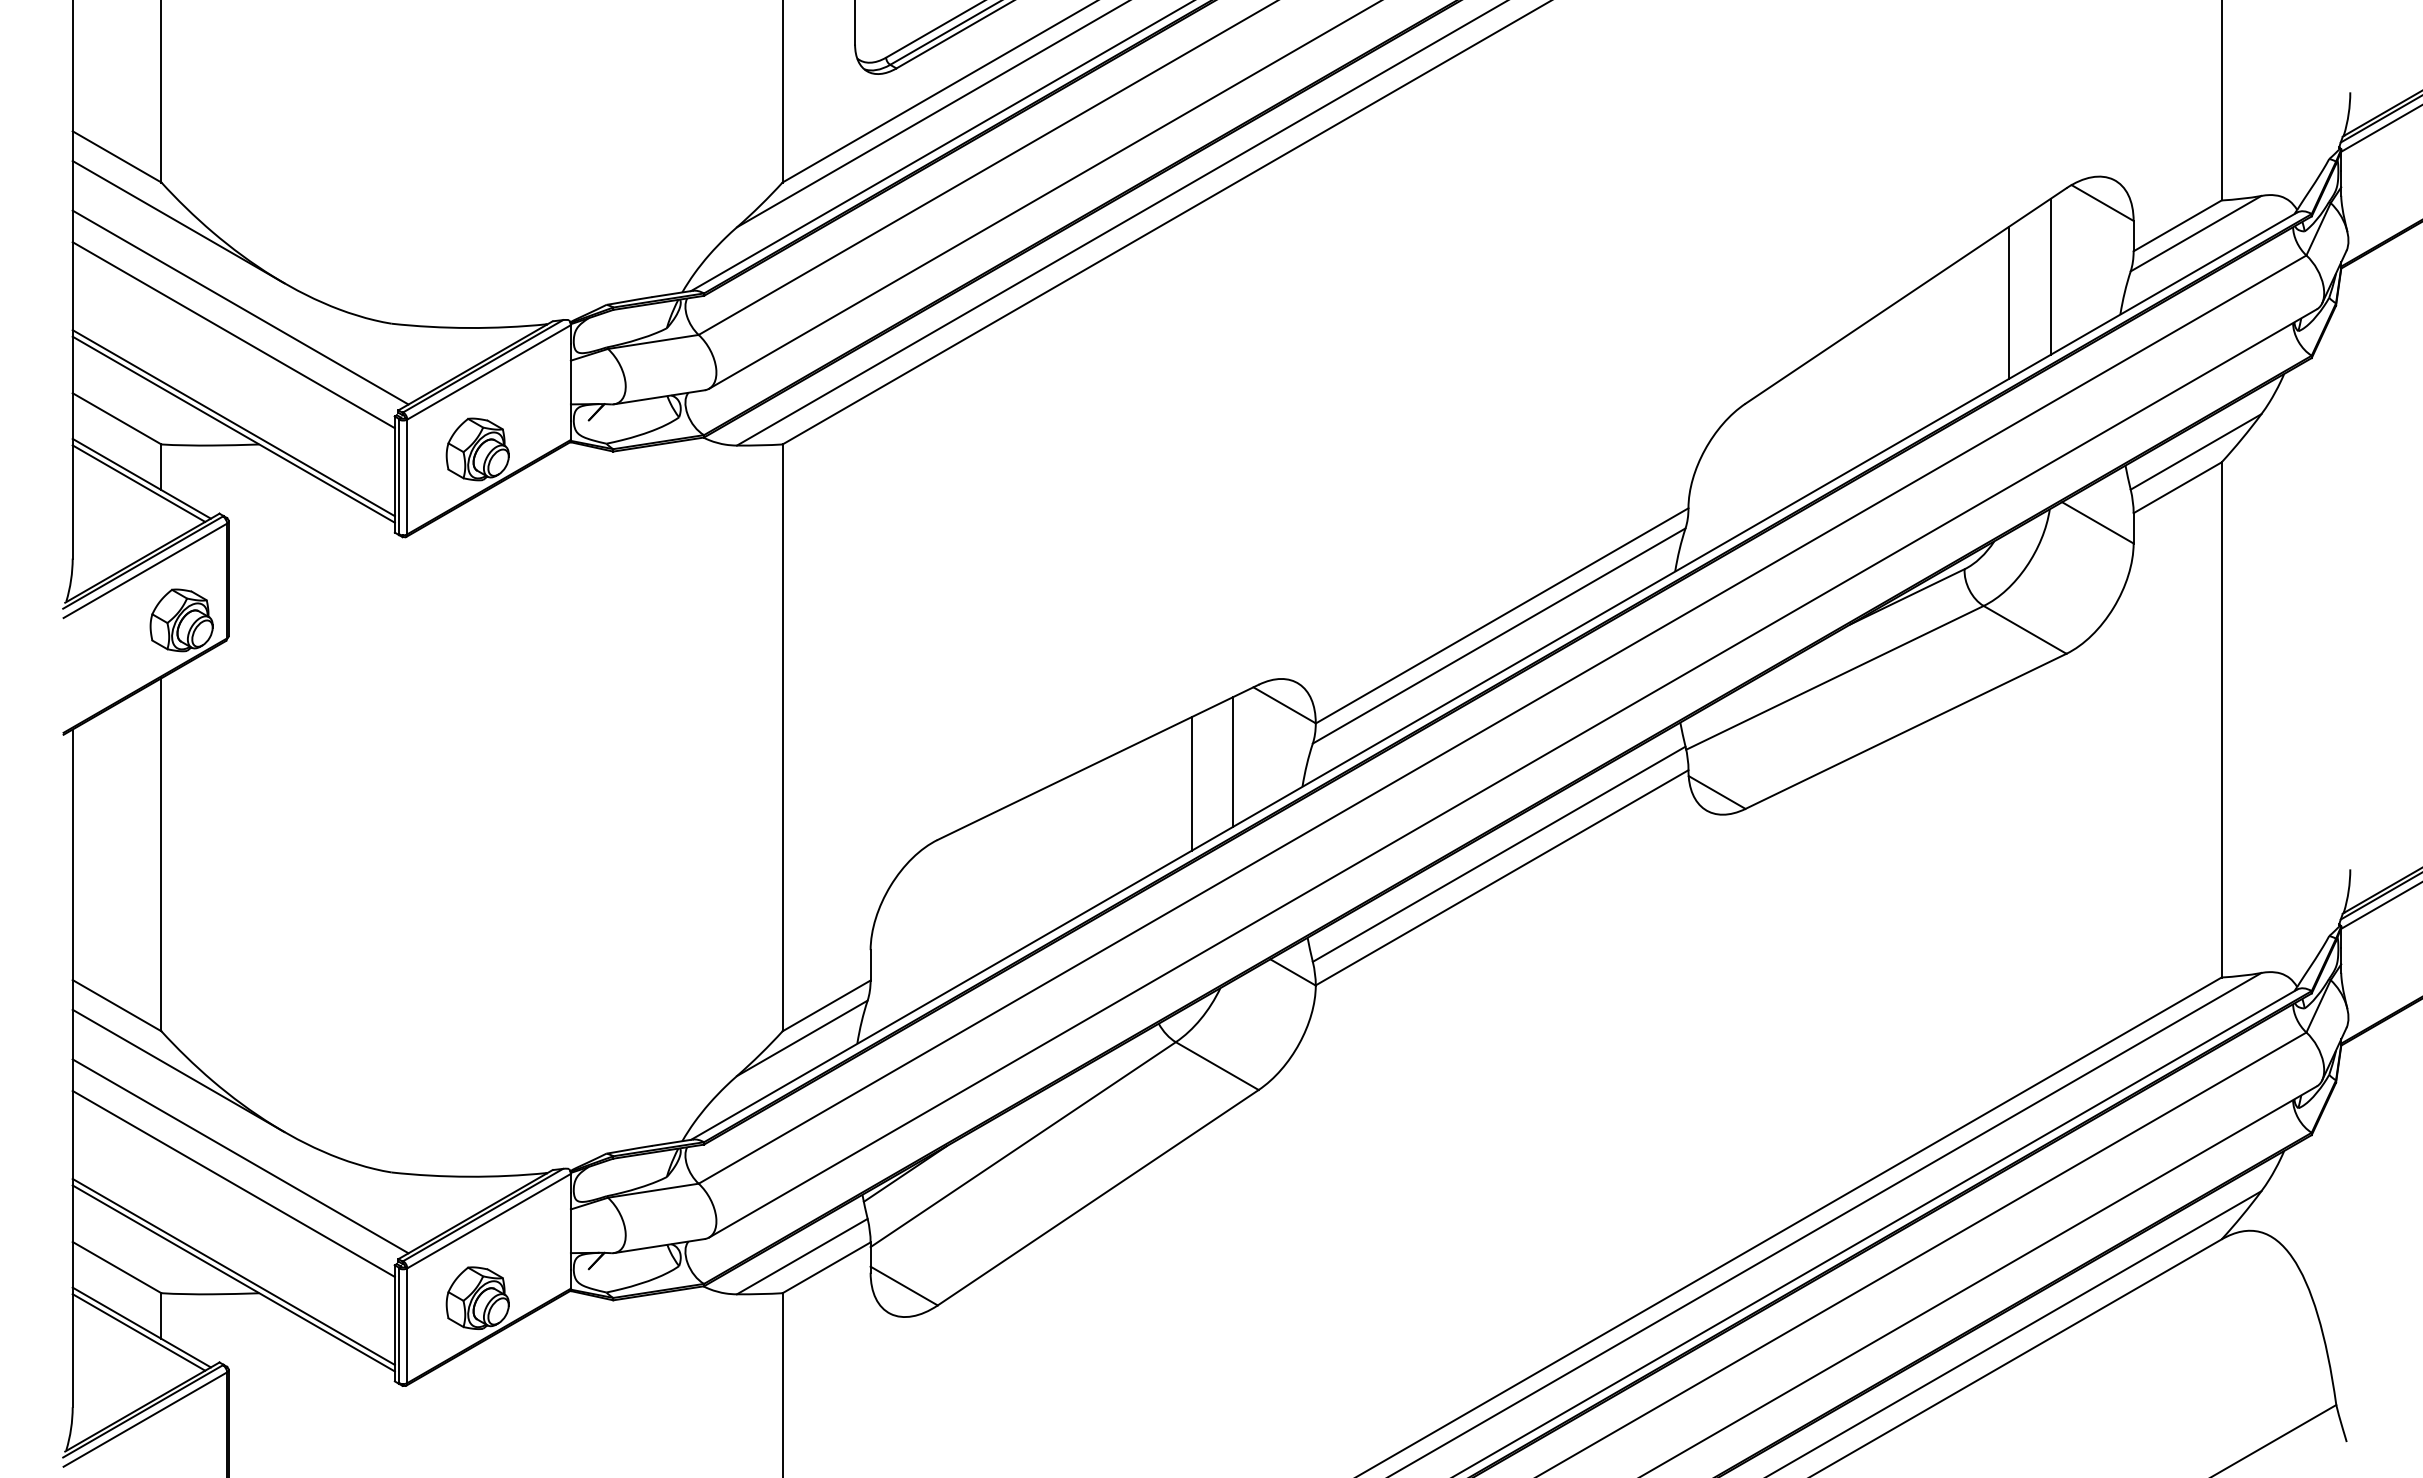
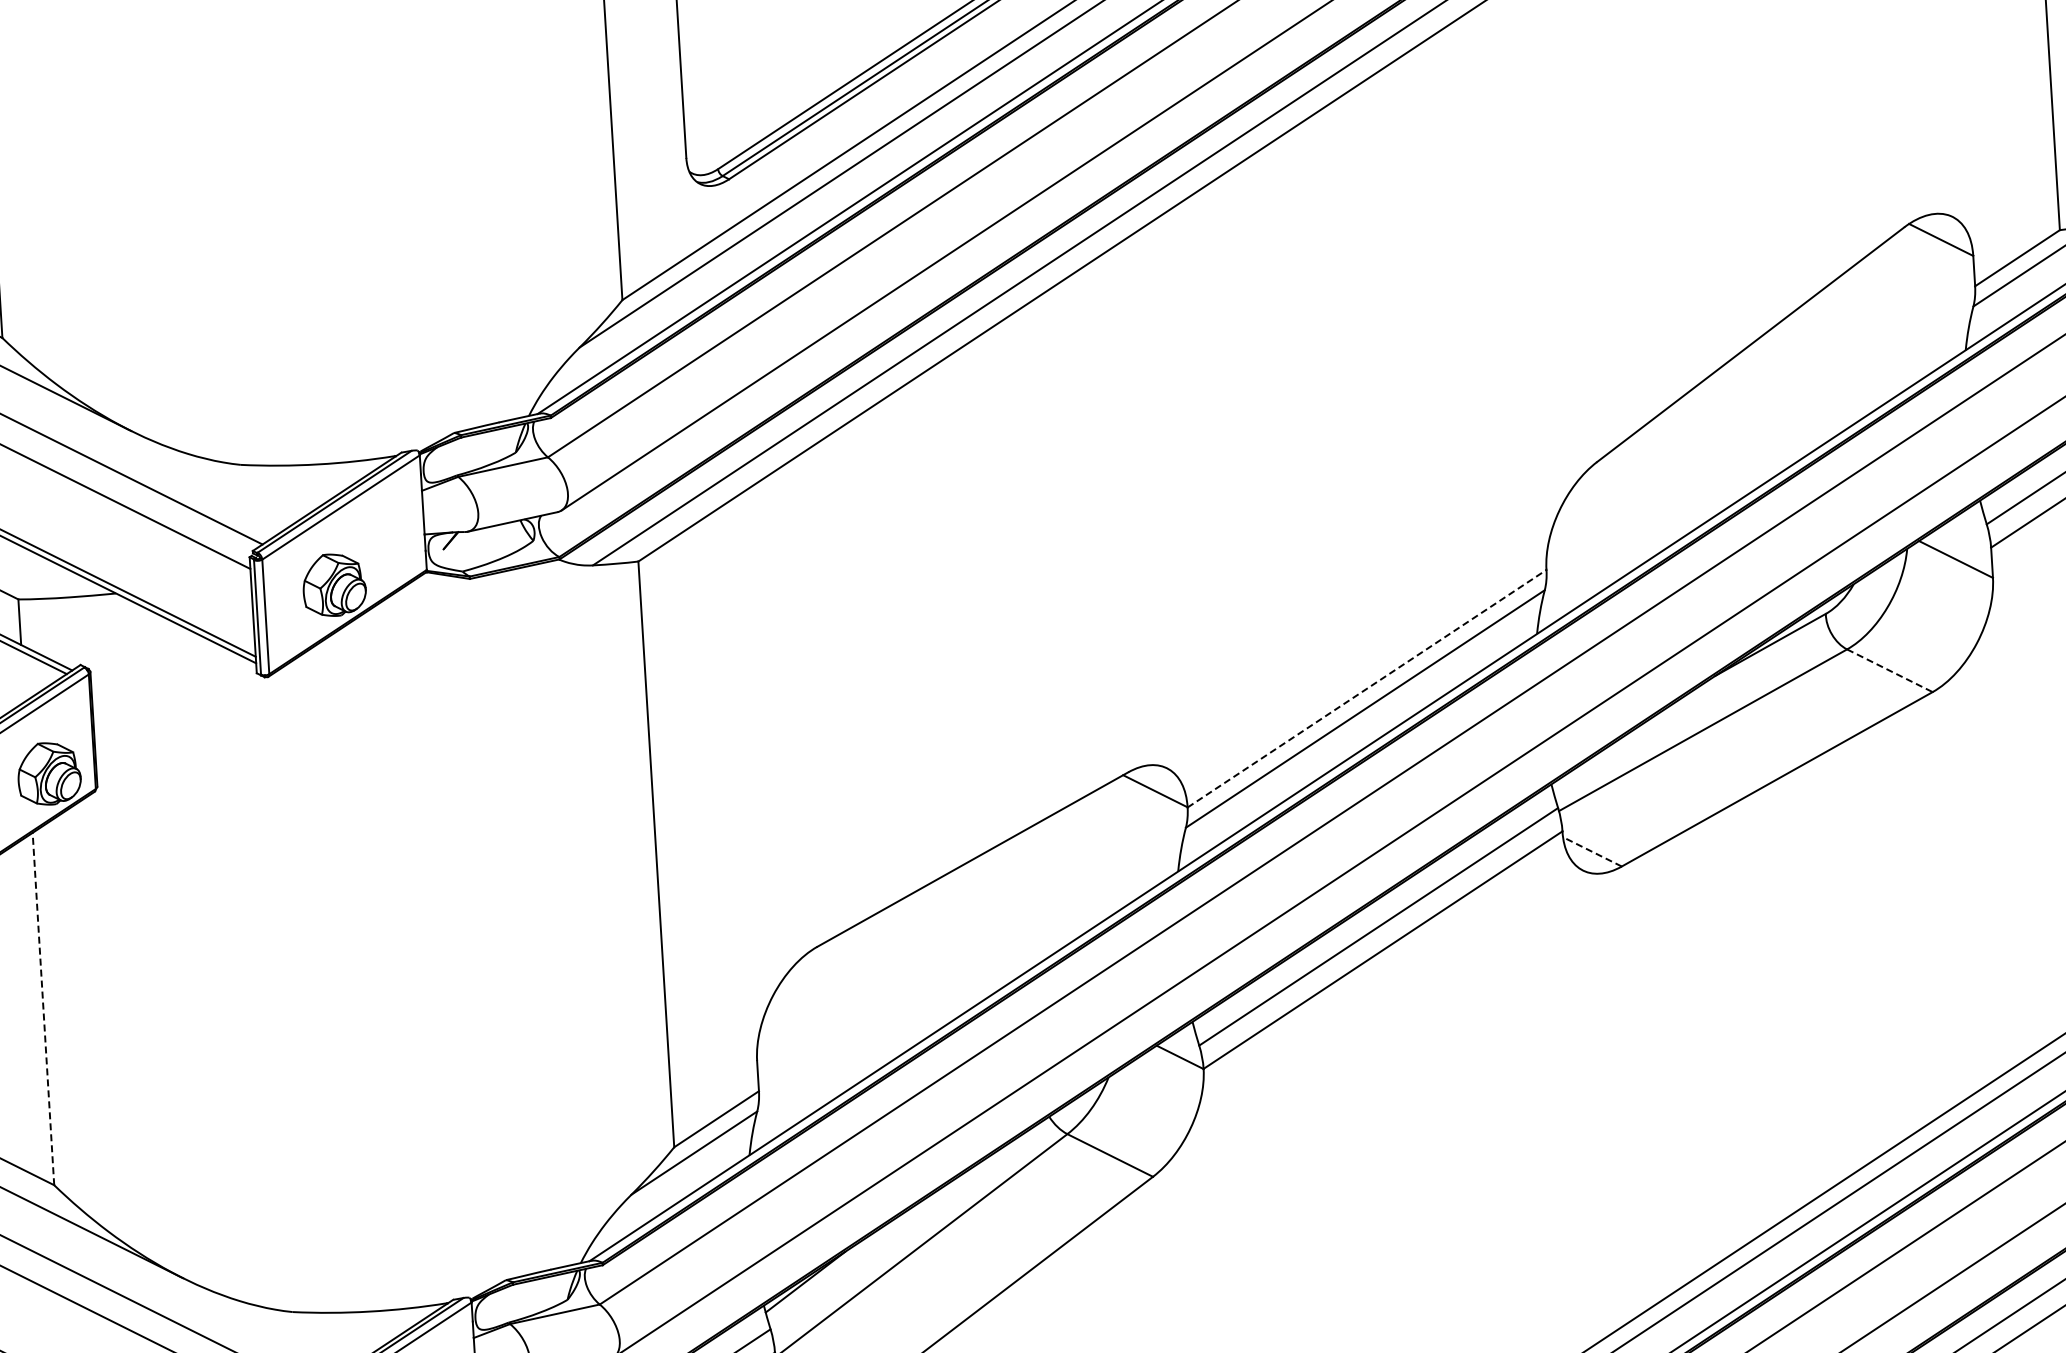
line: (2050, 276) -> (1893, 316), removed
line: (2009, 302) -> (1854, 344), removed
line: (1502, 615) -> (1367, 688), solid -> dashed
line: (2025, 629) -> (1890, 670), solid -> dashed
line: (1232, 761) -> (1106, 850), removed
line: (1191, 783) -> (1067, 874), removed
line: (1717, 792) -> (1592, 851), solid -> dashed
line: (161, 854) -> (43, 1008), solid -> dashed

